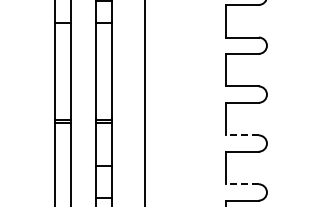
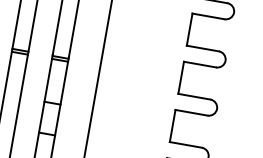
line: (242, 135) -> (194, 96), dashed -> solid
line: (242, 184) -> (185, 145), dashed -> solid

